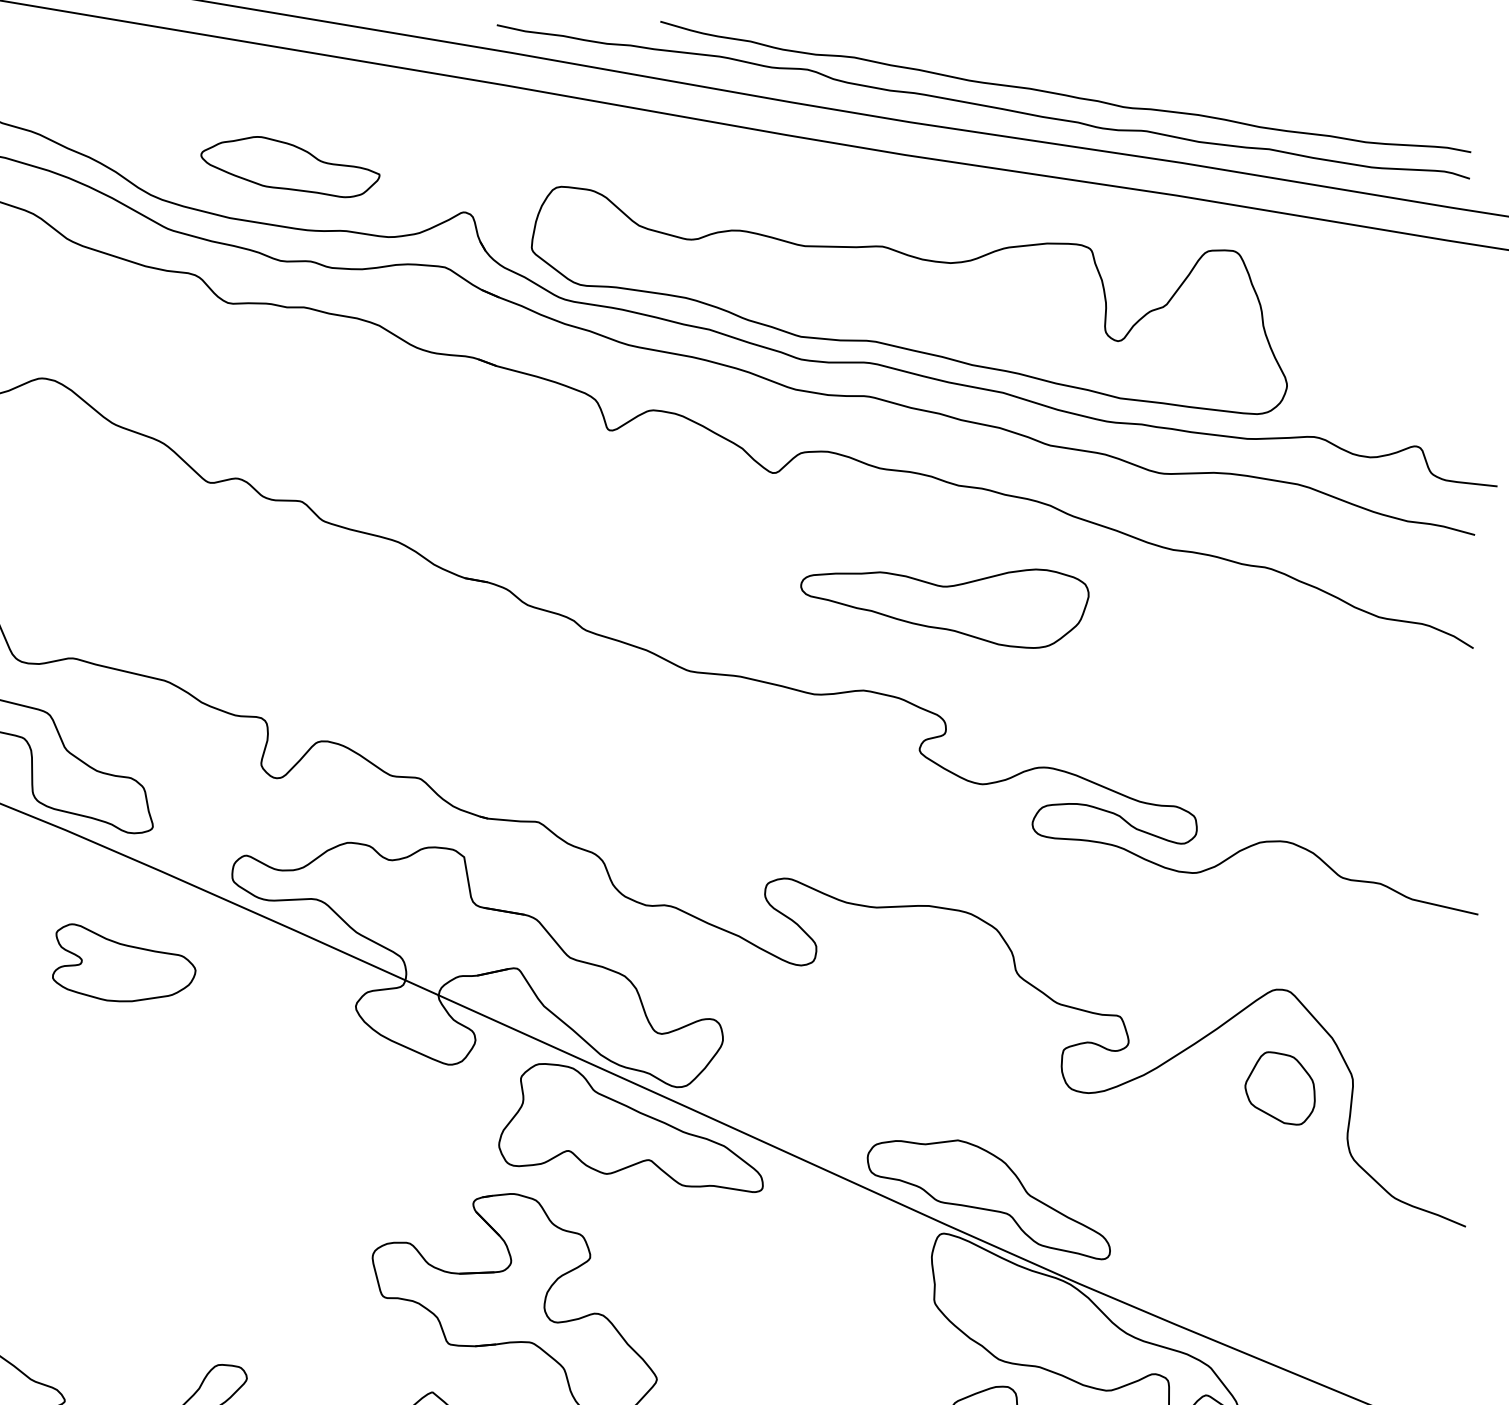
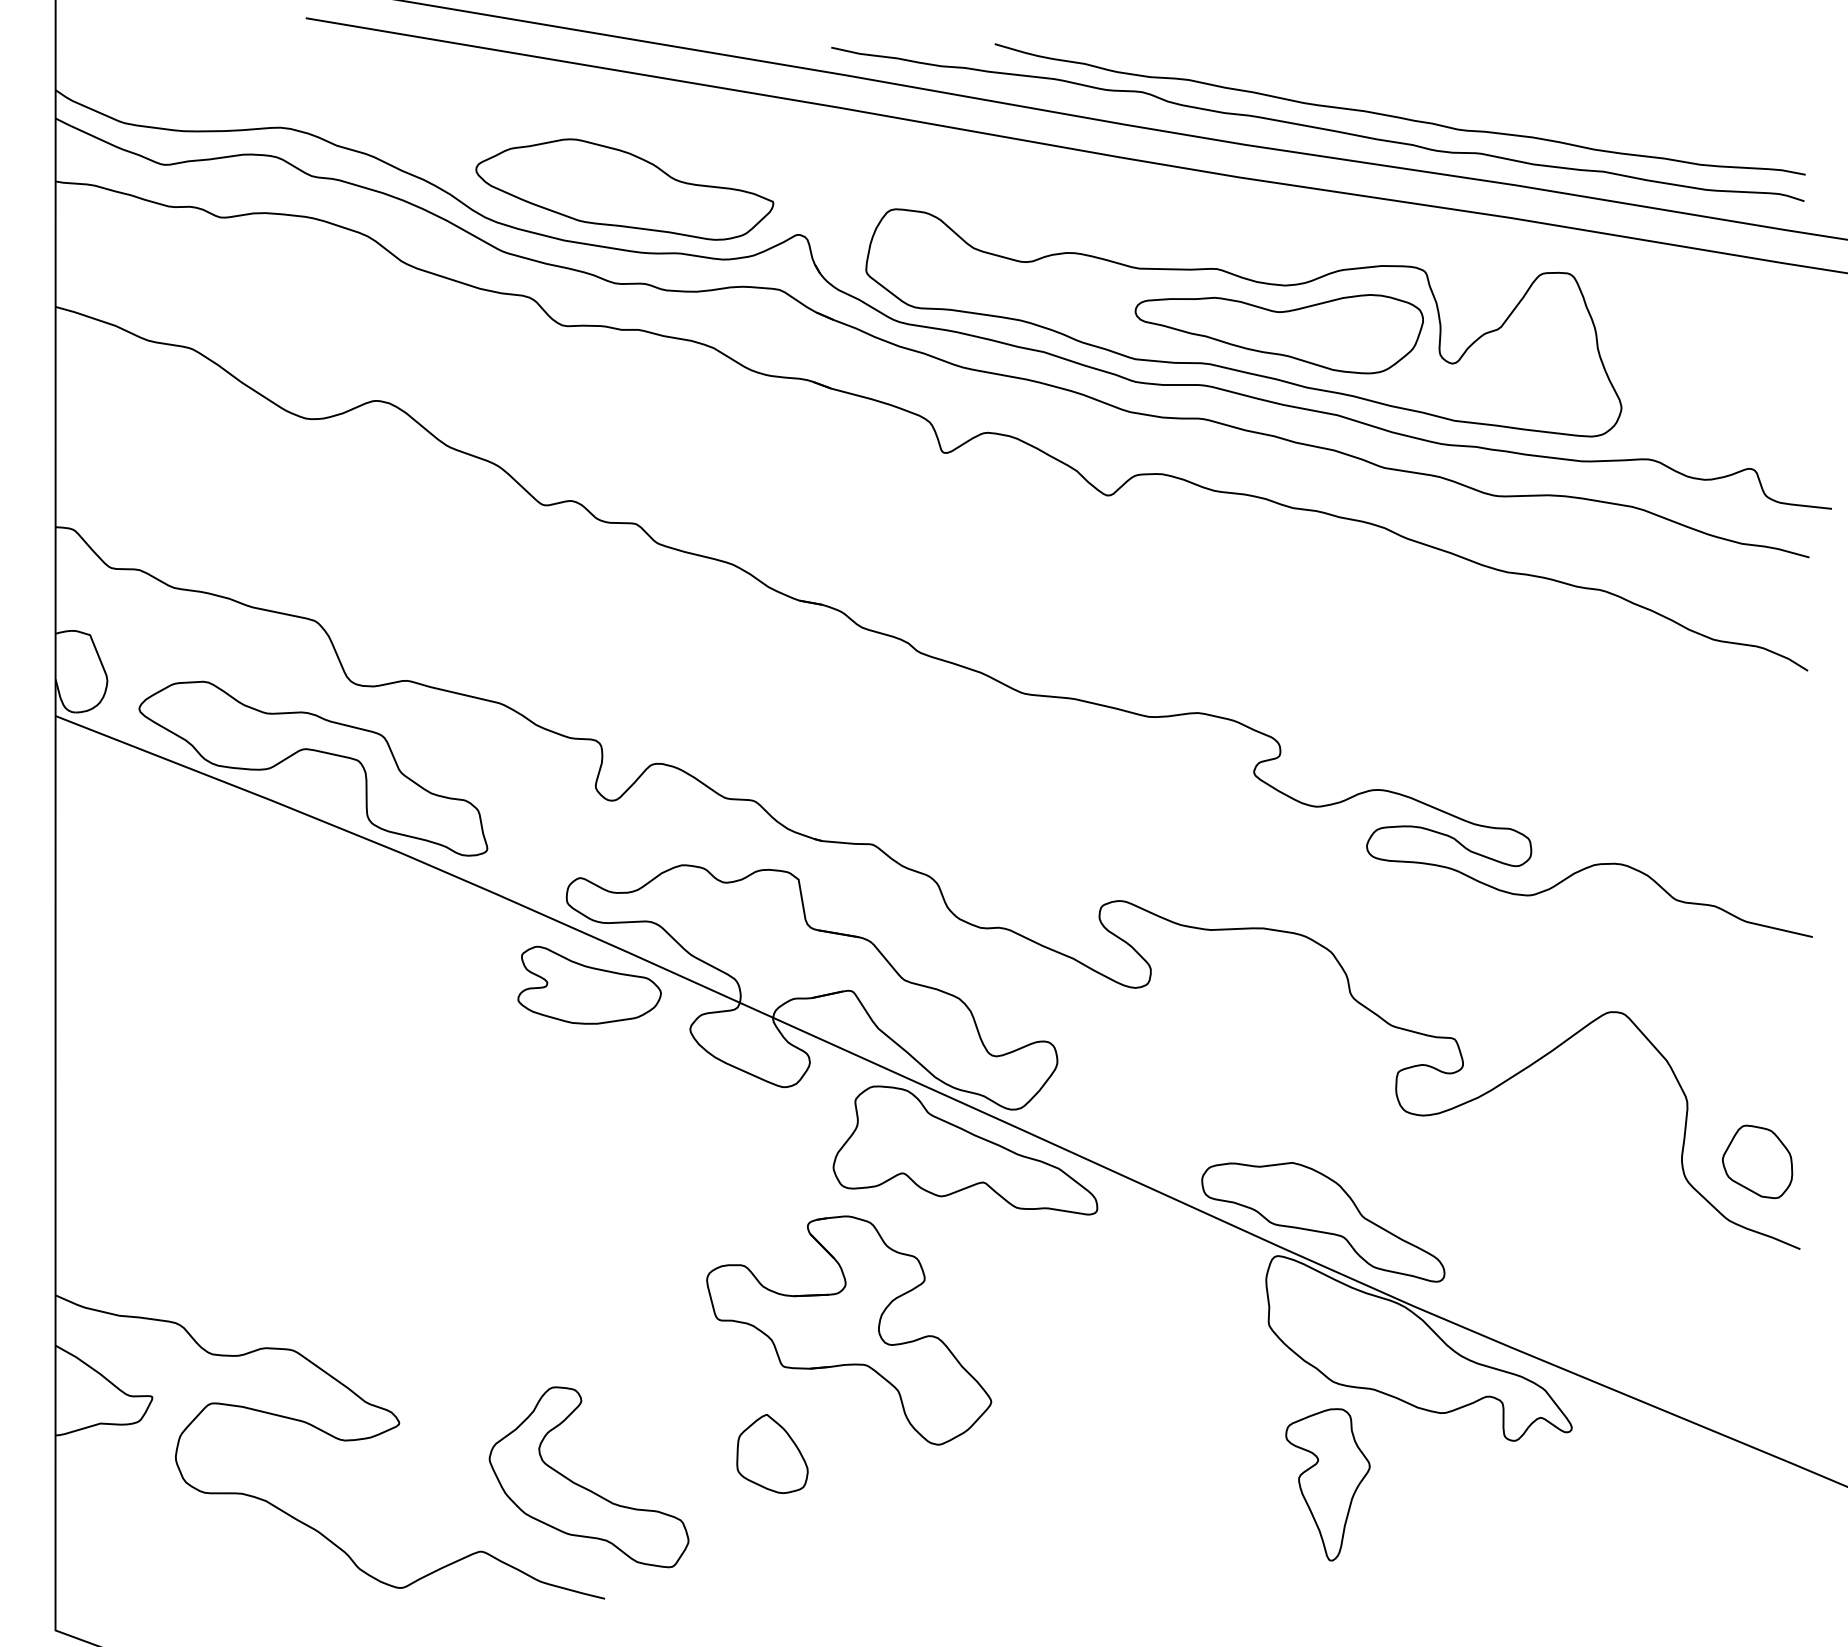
part: (290, 167) -> (624, 189), size x1.67
part: (944, 609) -> (1278, 334), moved
part: (124, 962) -> (589, 984), moved
part: (1280, 1088) -> (1757, 1161), moved

